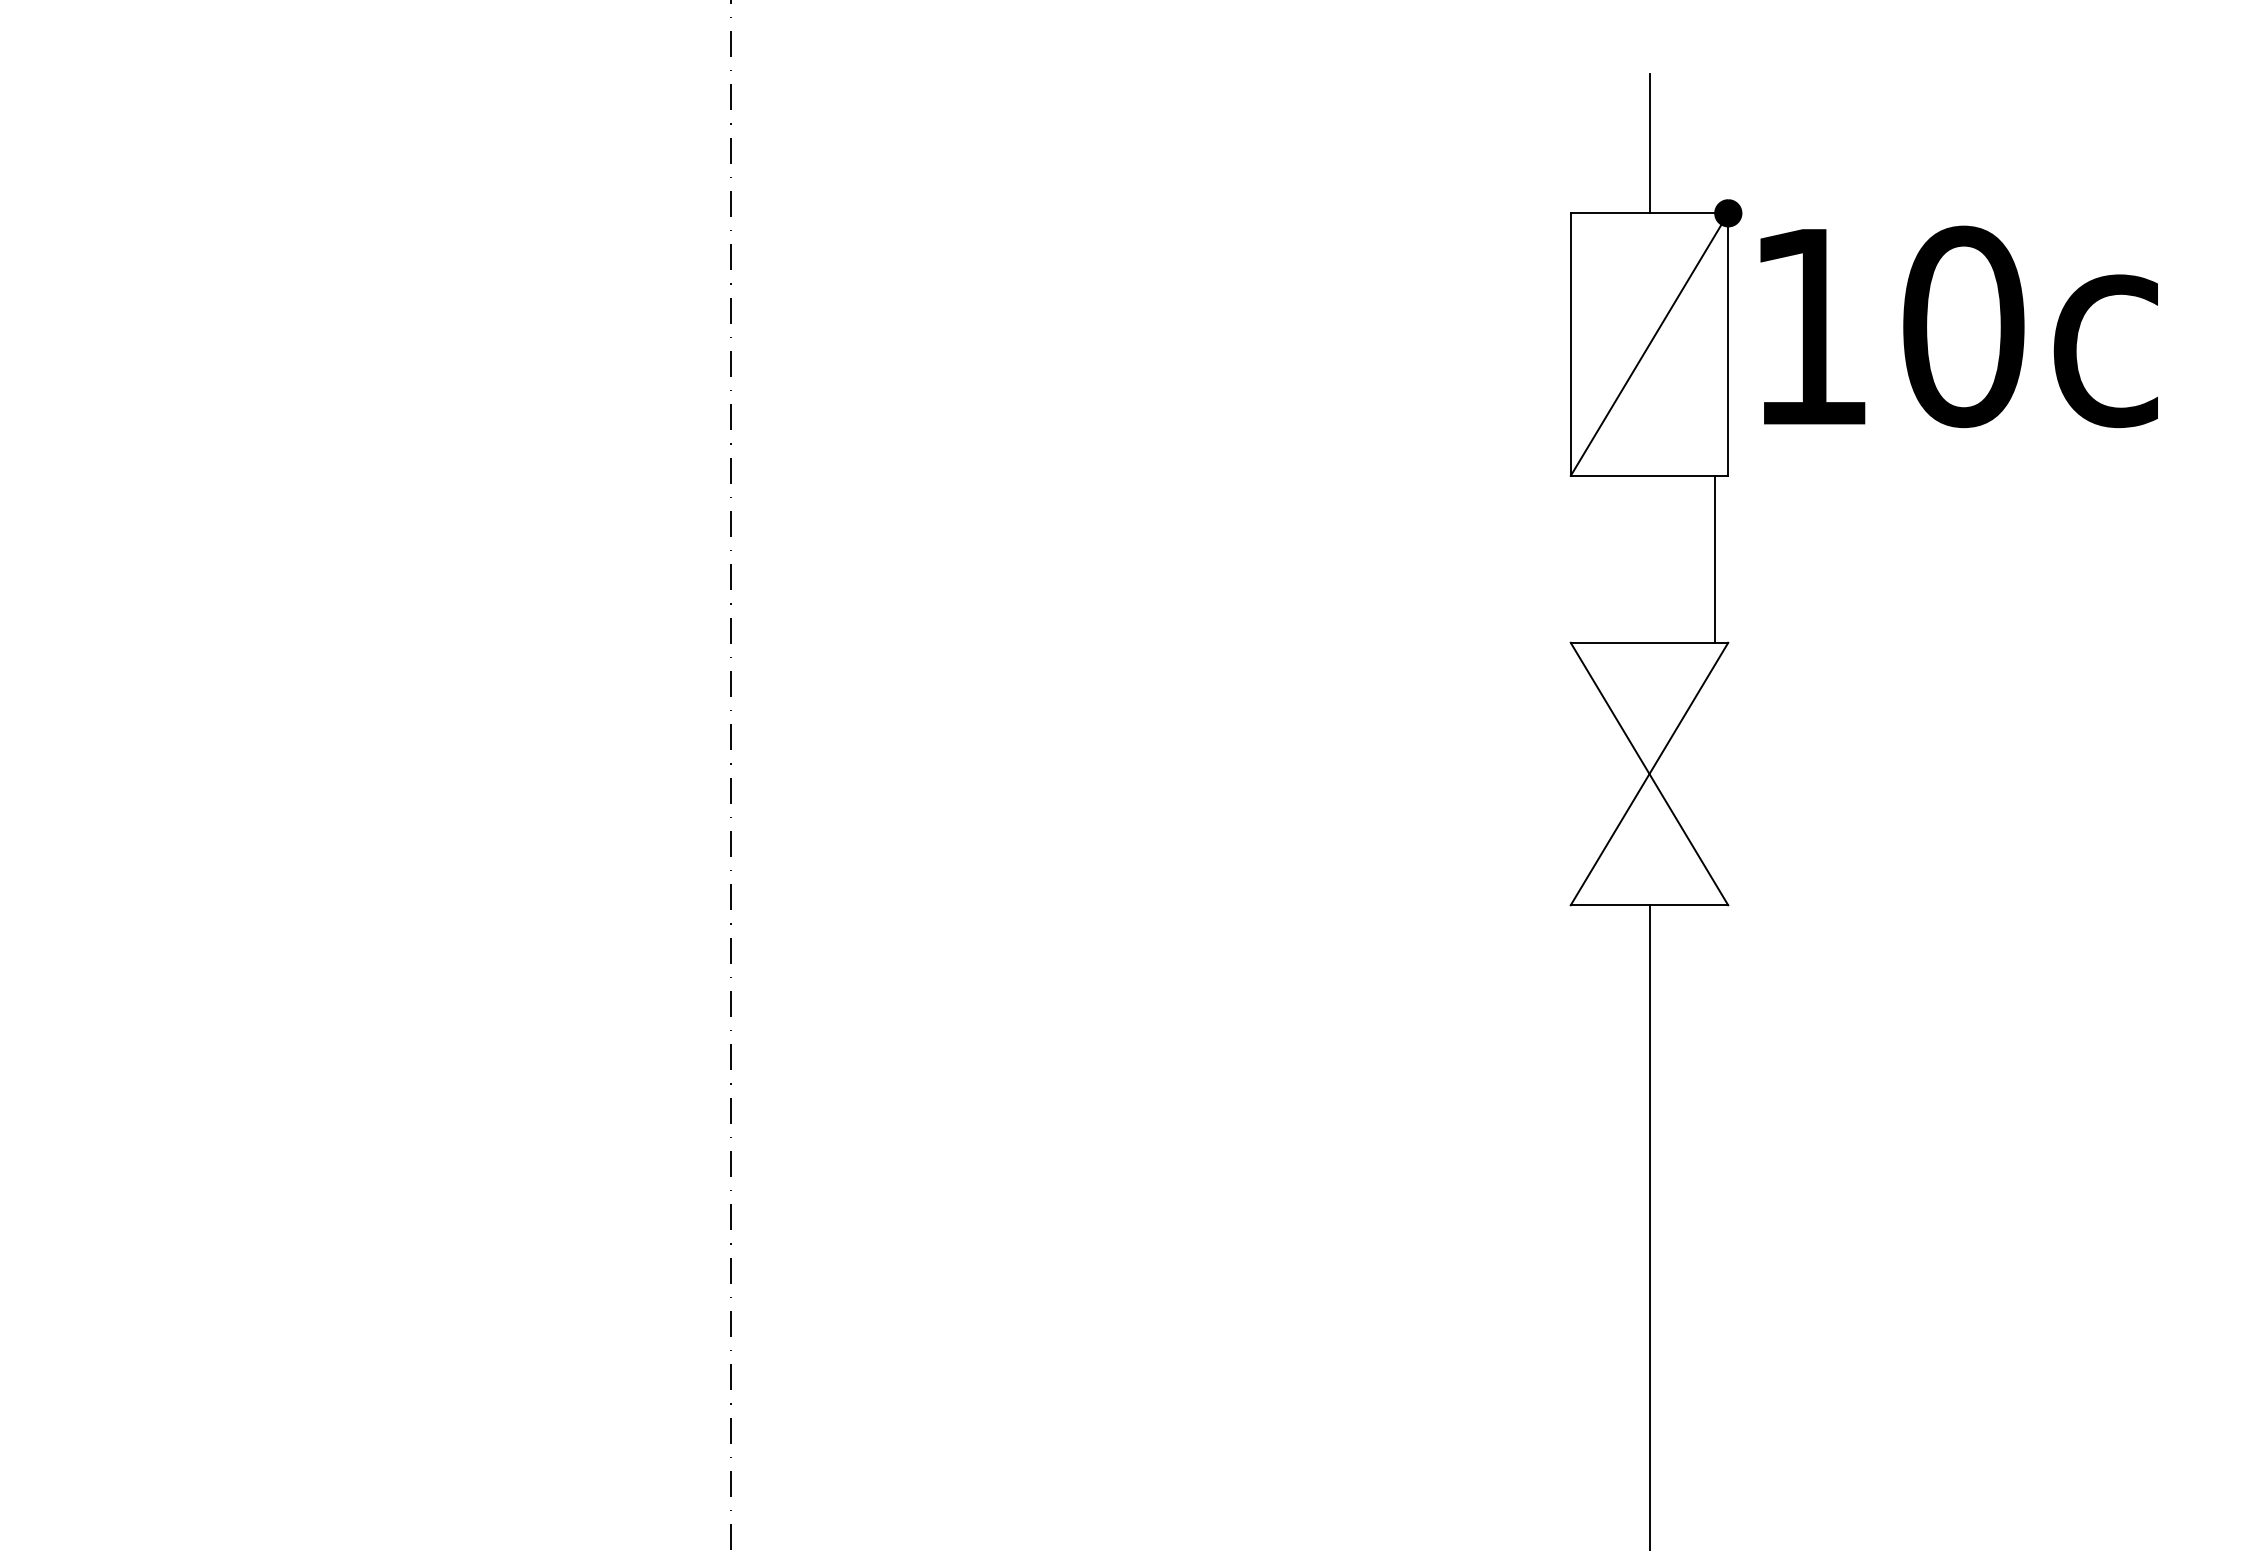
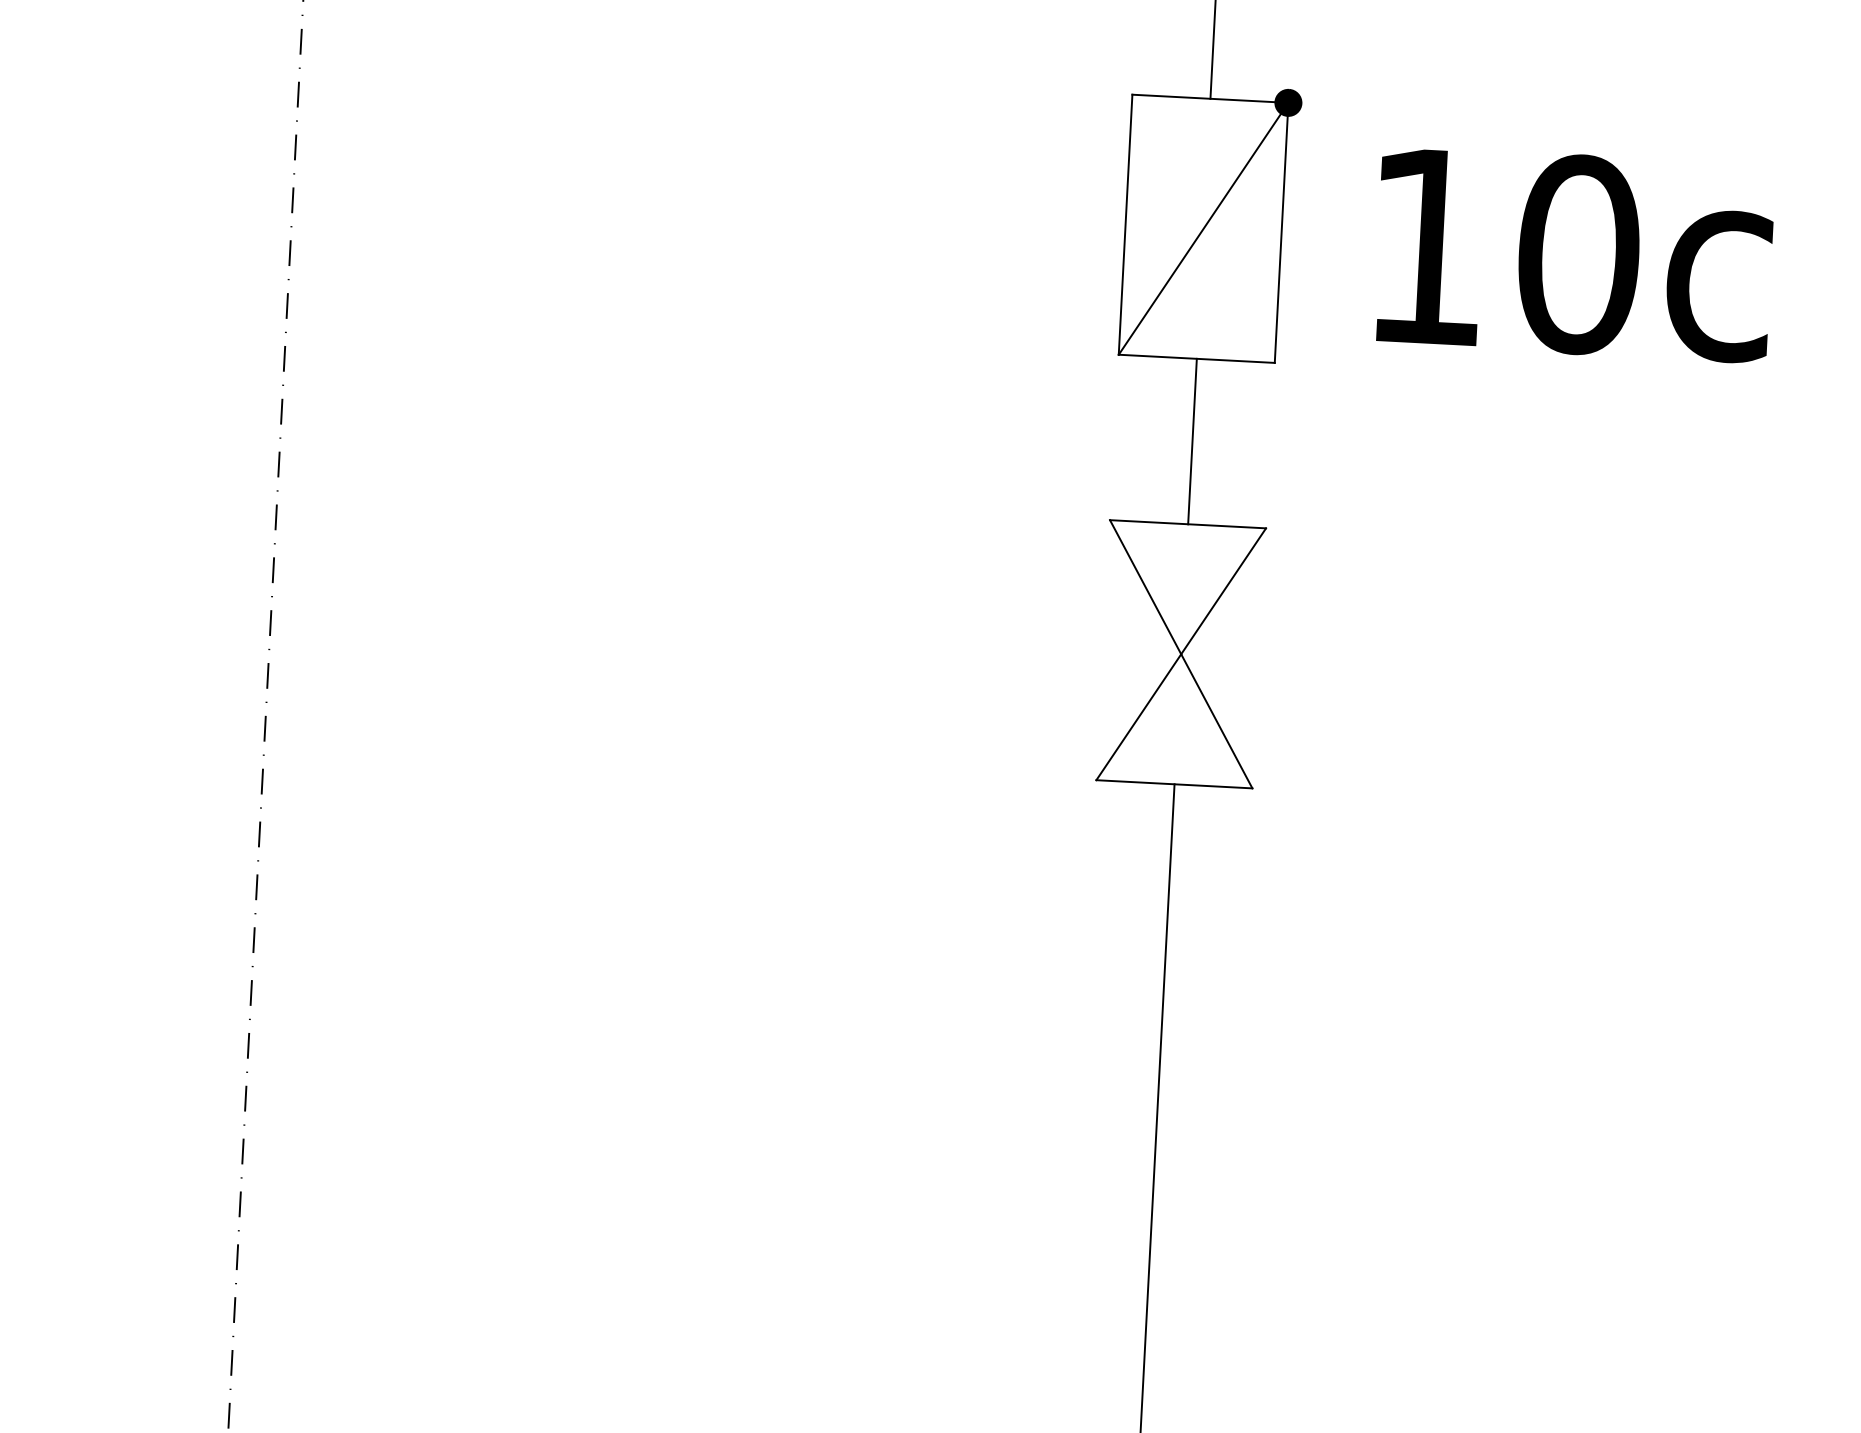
text: (1958, 326) -> (1573, 254), moved
line: (1714, 558) -> (1192, 440), moved

